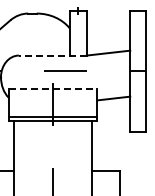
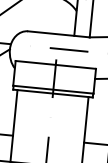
line: (52, 55) -> (58, 34), dashed -> solid
line: (53, 89) -> (56, 65), dashed -> solid

